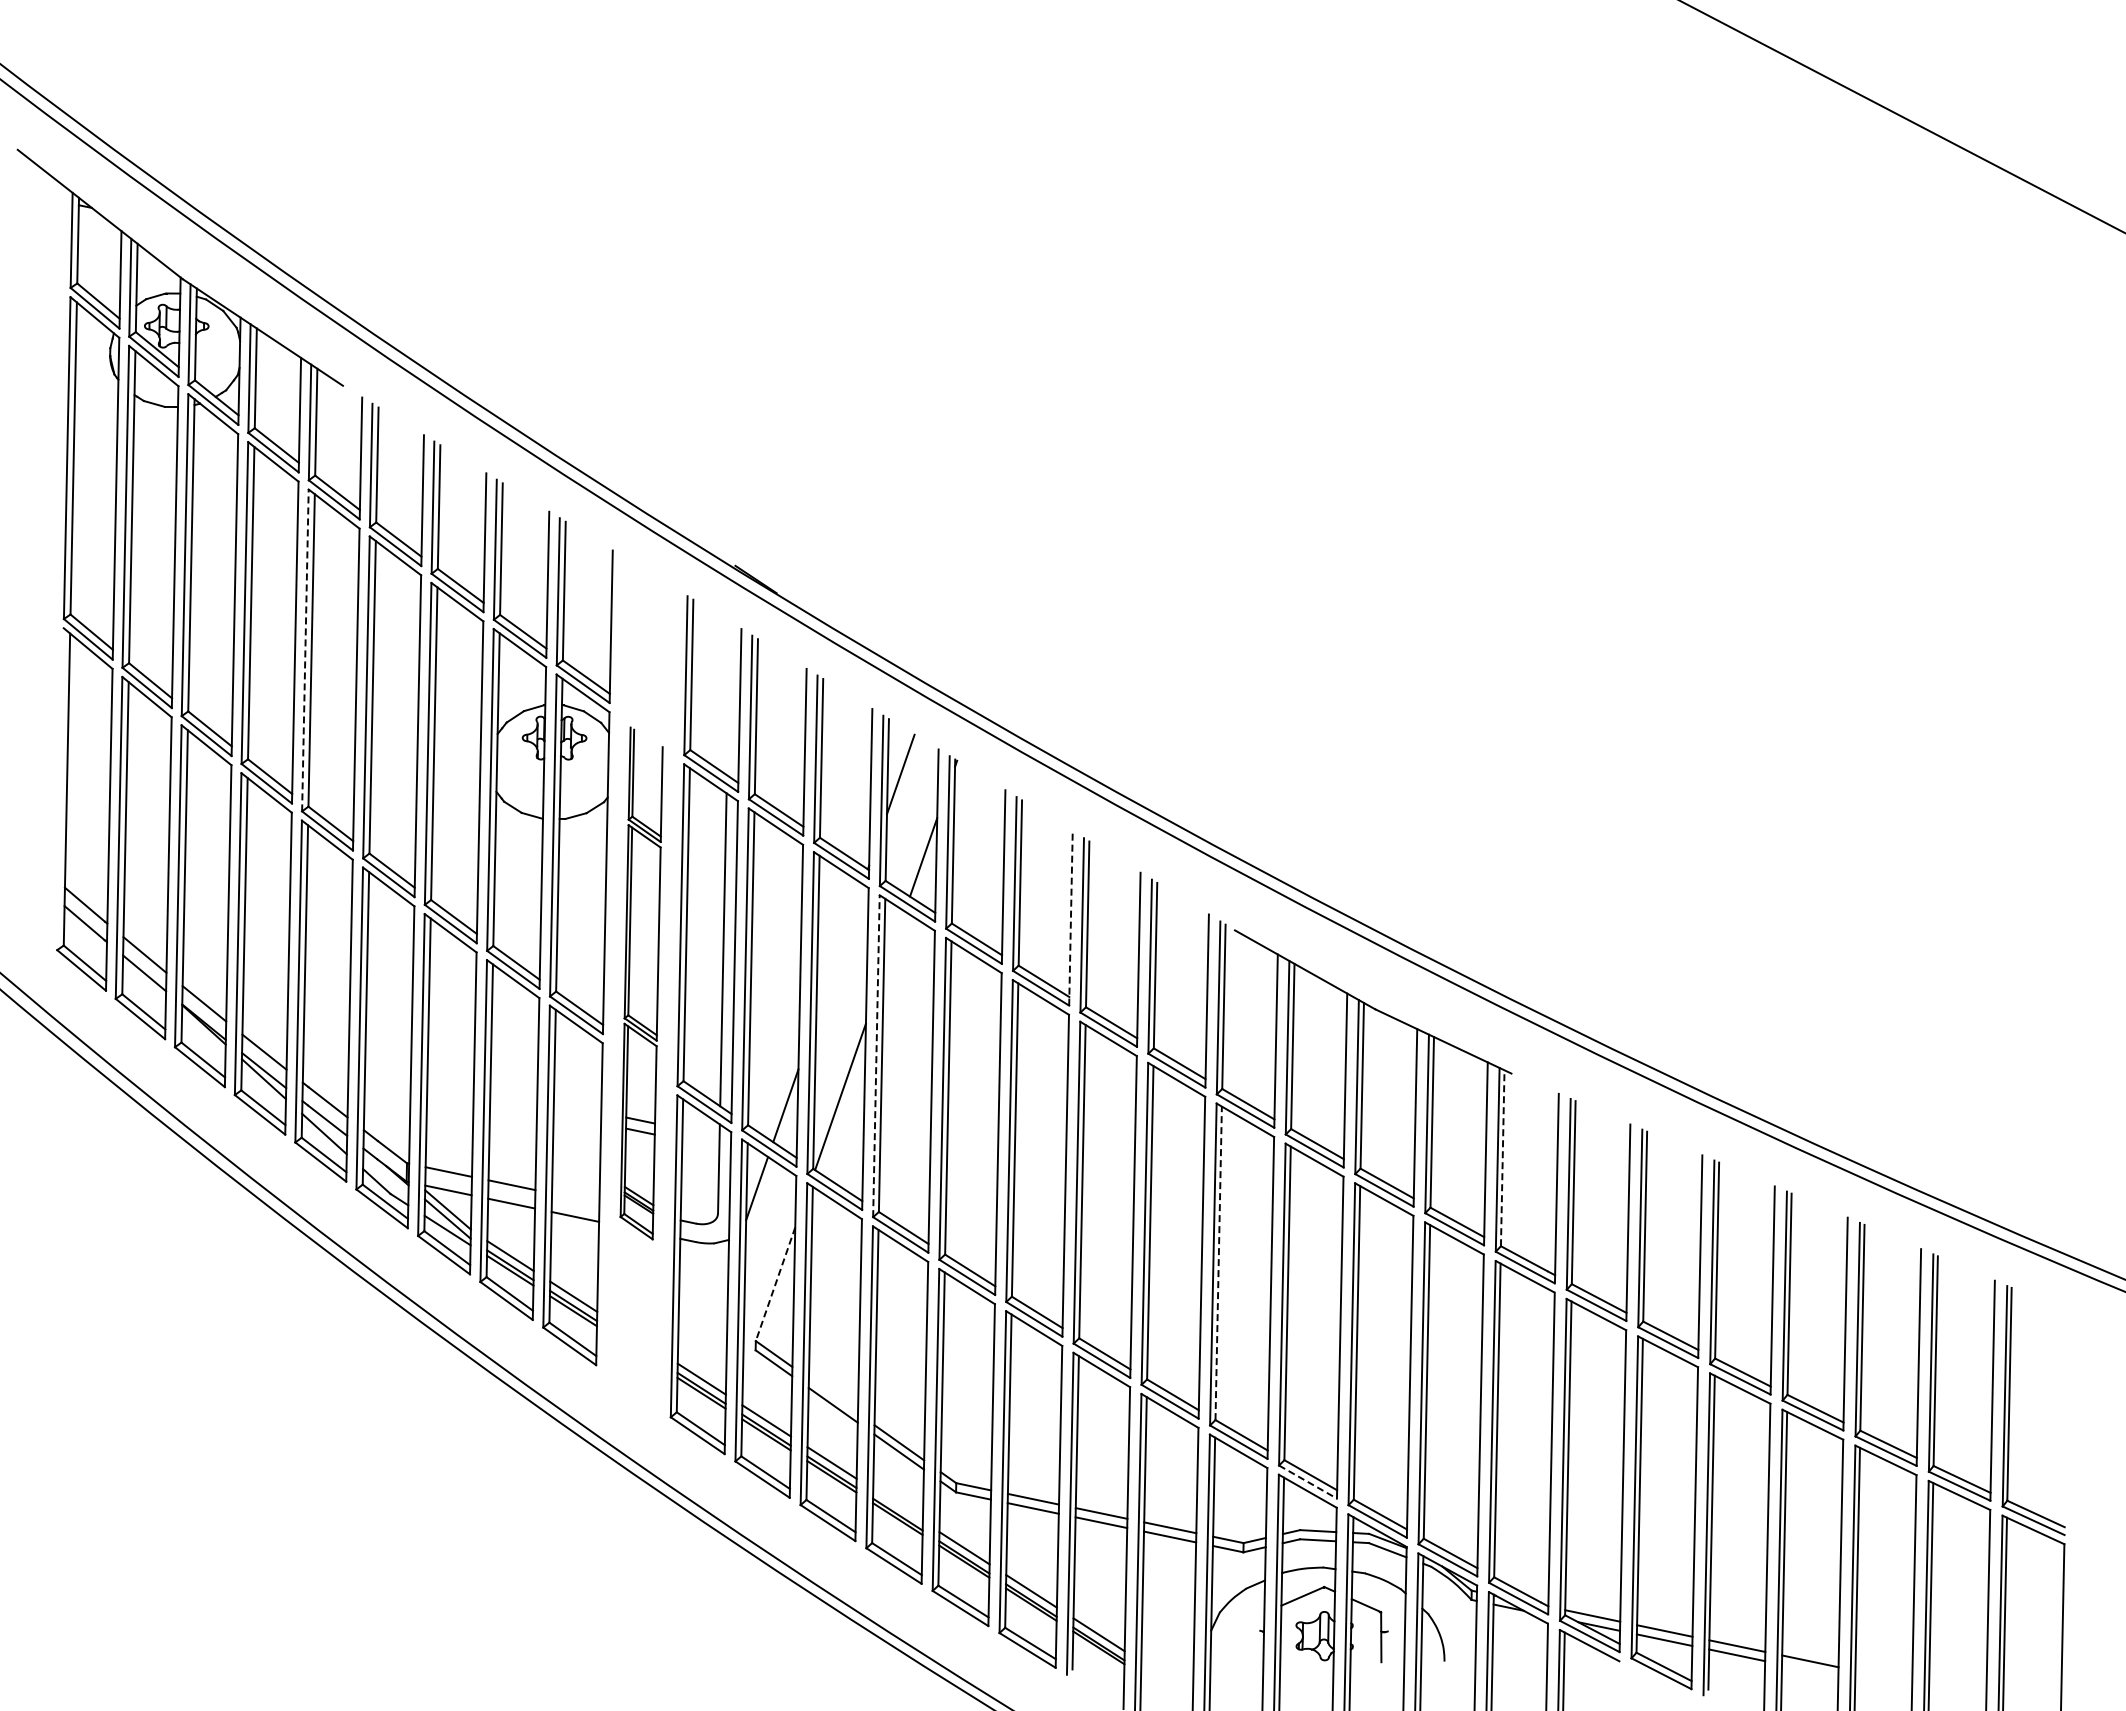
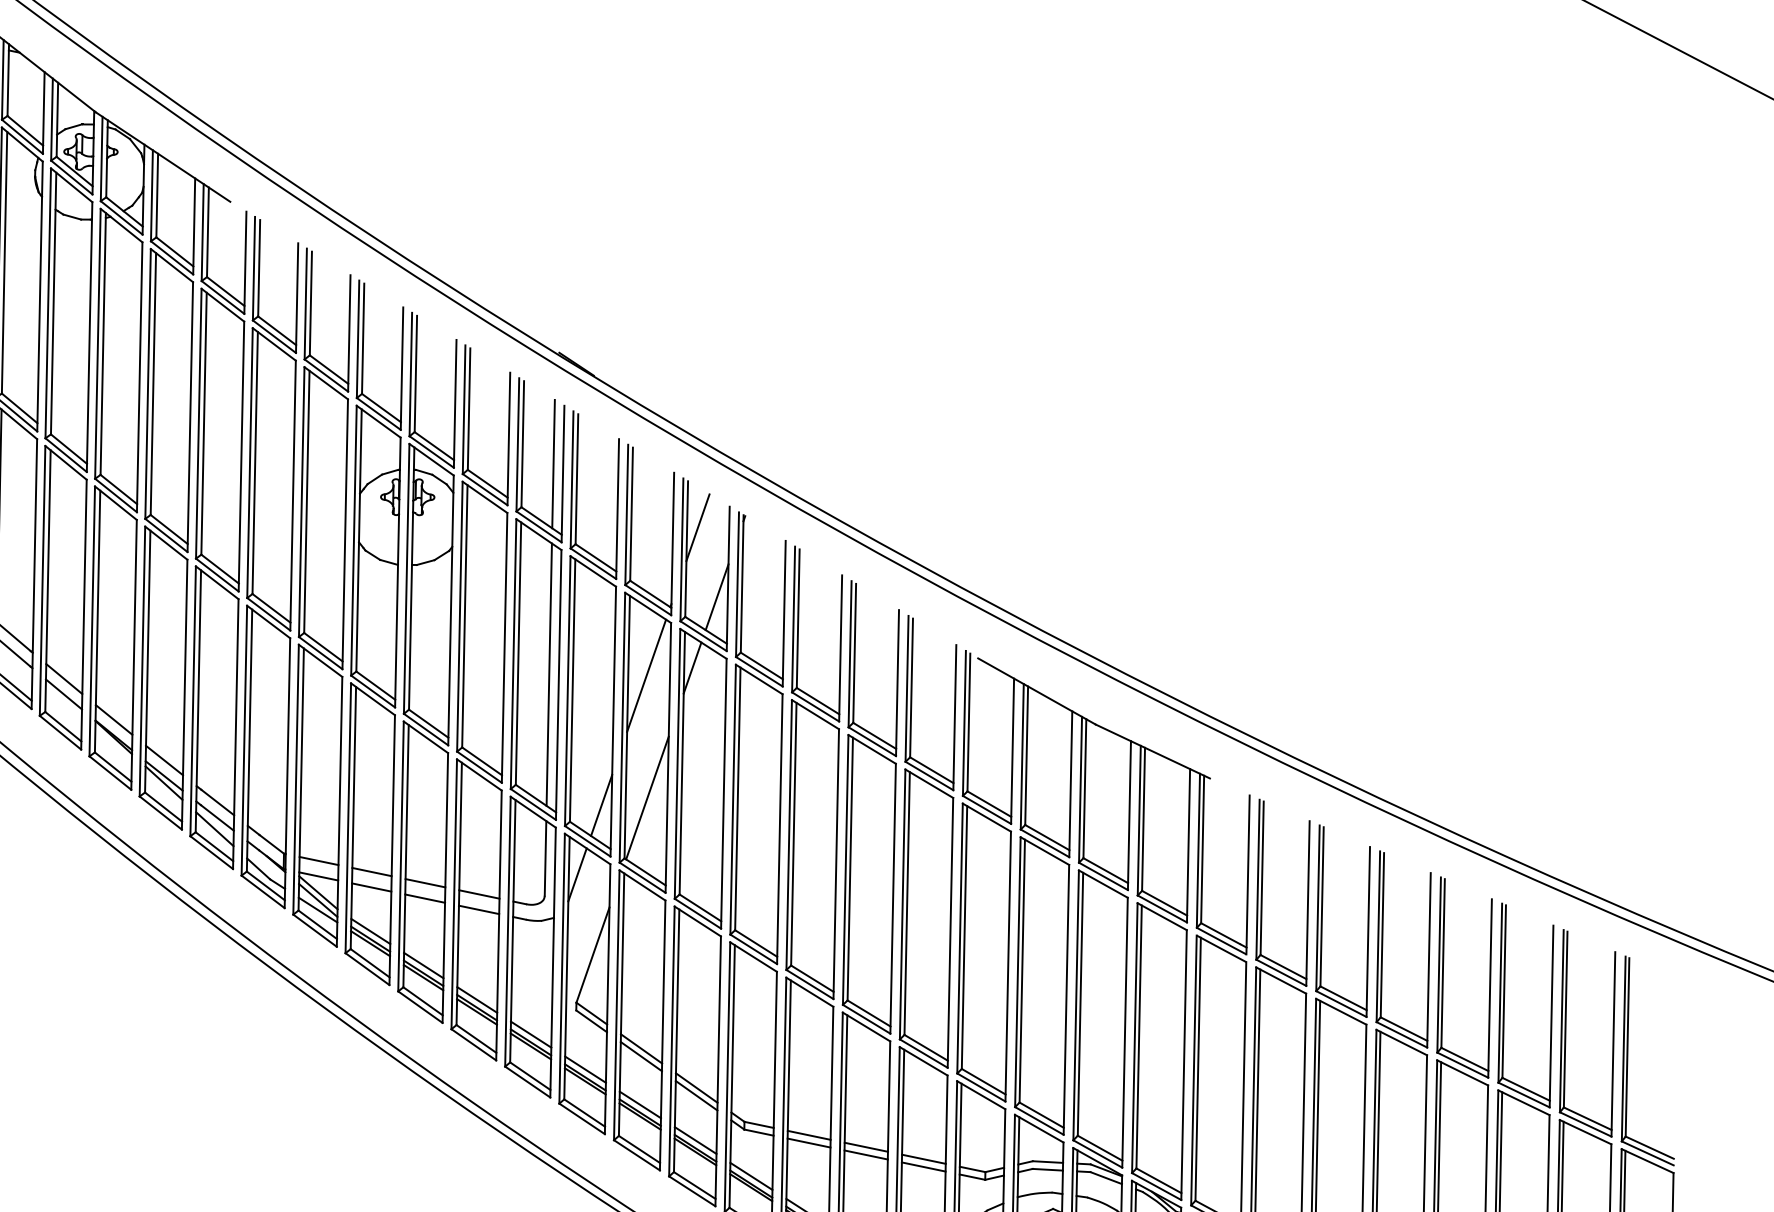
line: (305, 650) -> (198, 423), dashed -> solid
line: (728, 698) -> (553, 464), added
line: (1070, 917) -> (840, 647), dashed -> solid
line: (893, 941) -> (691, 667), added
line: (839, 951) -> (646, 676), added
part: (641, 983) -> (480, 702), size x1.67
line: (876, 1056) -> (677, 764), dashed -> solid
line: (1502, 1158) -> (1202, 849), dashed -> solid
line: (575, 1198) -> (425, 883), added
line: (1218, 1263) -> (964, 937), dashed -> solid
line: (775, 1284) -> (592, 955), dashed -> solid
line: (833, 1395) -> (641, 1048), added
line: (1308, 1482) -> (1039, 1121), dashed -> solid
line: (897, 1505) -> (695, 1140), added

